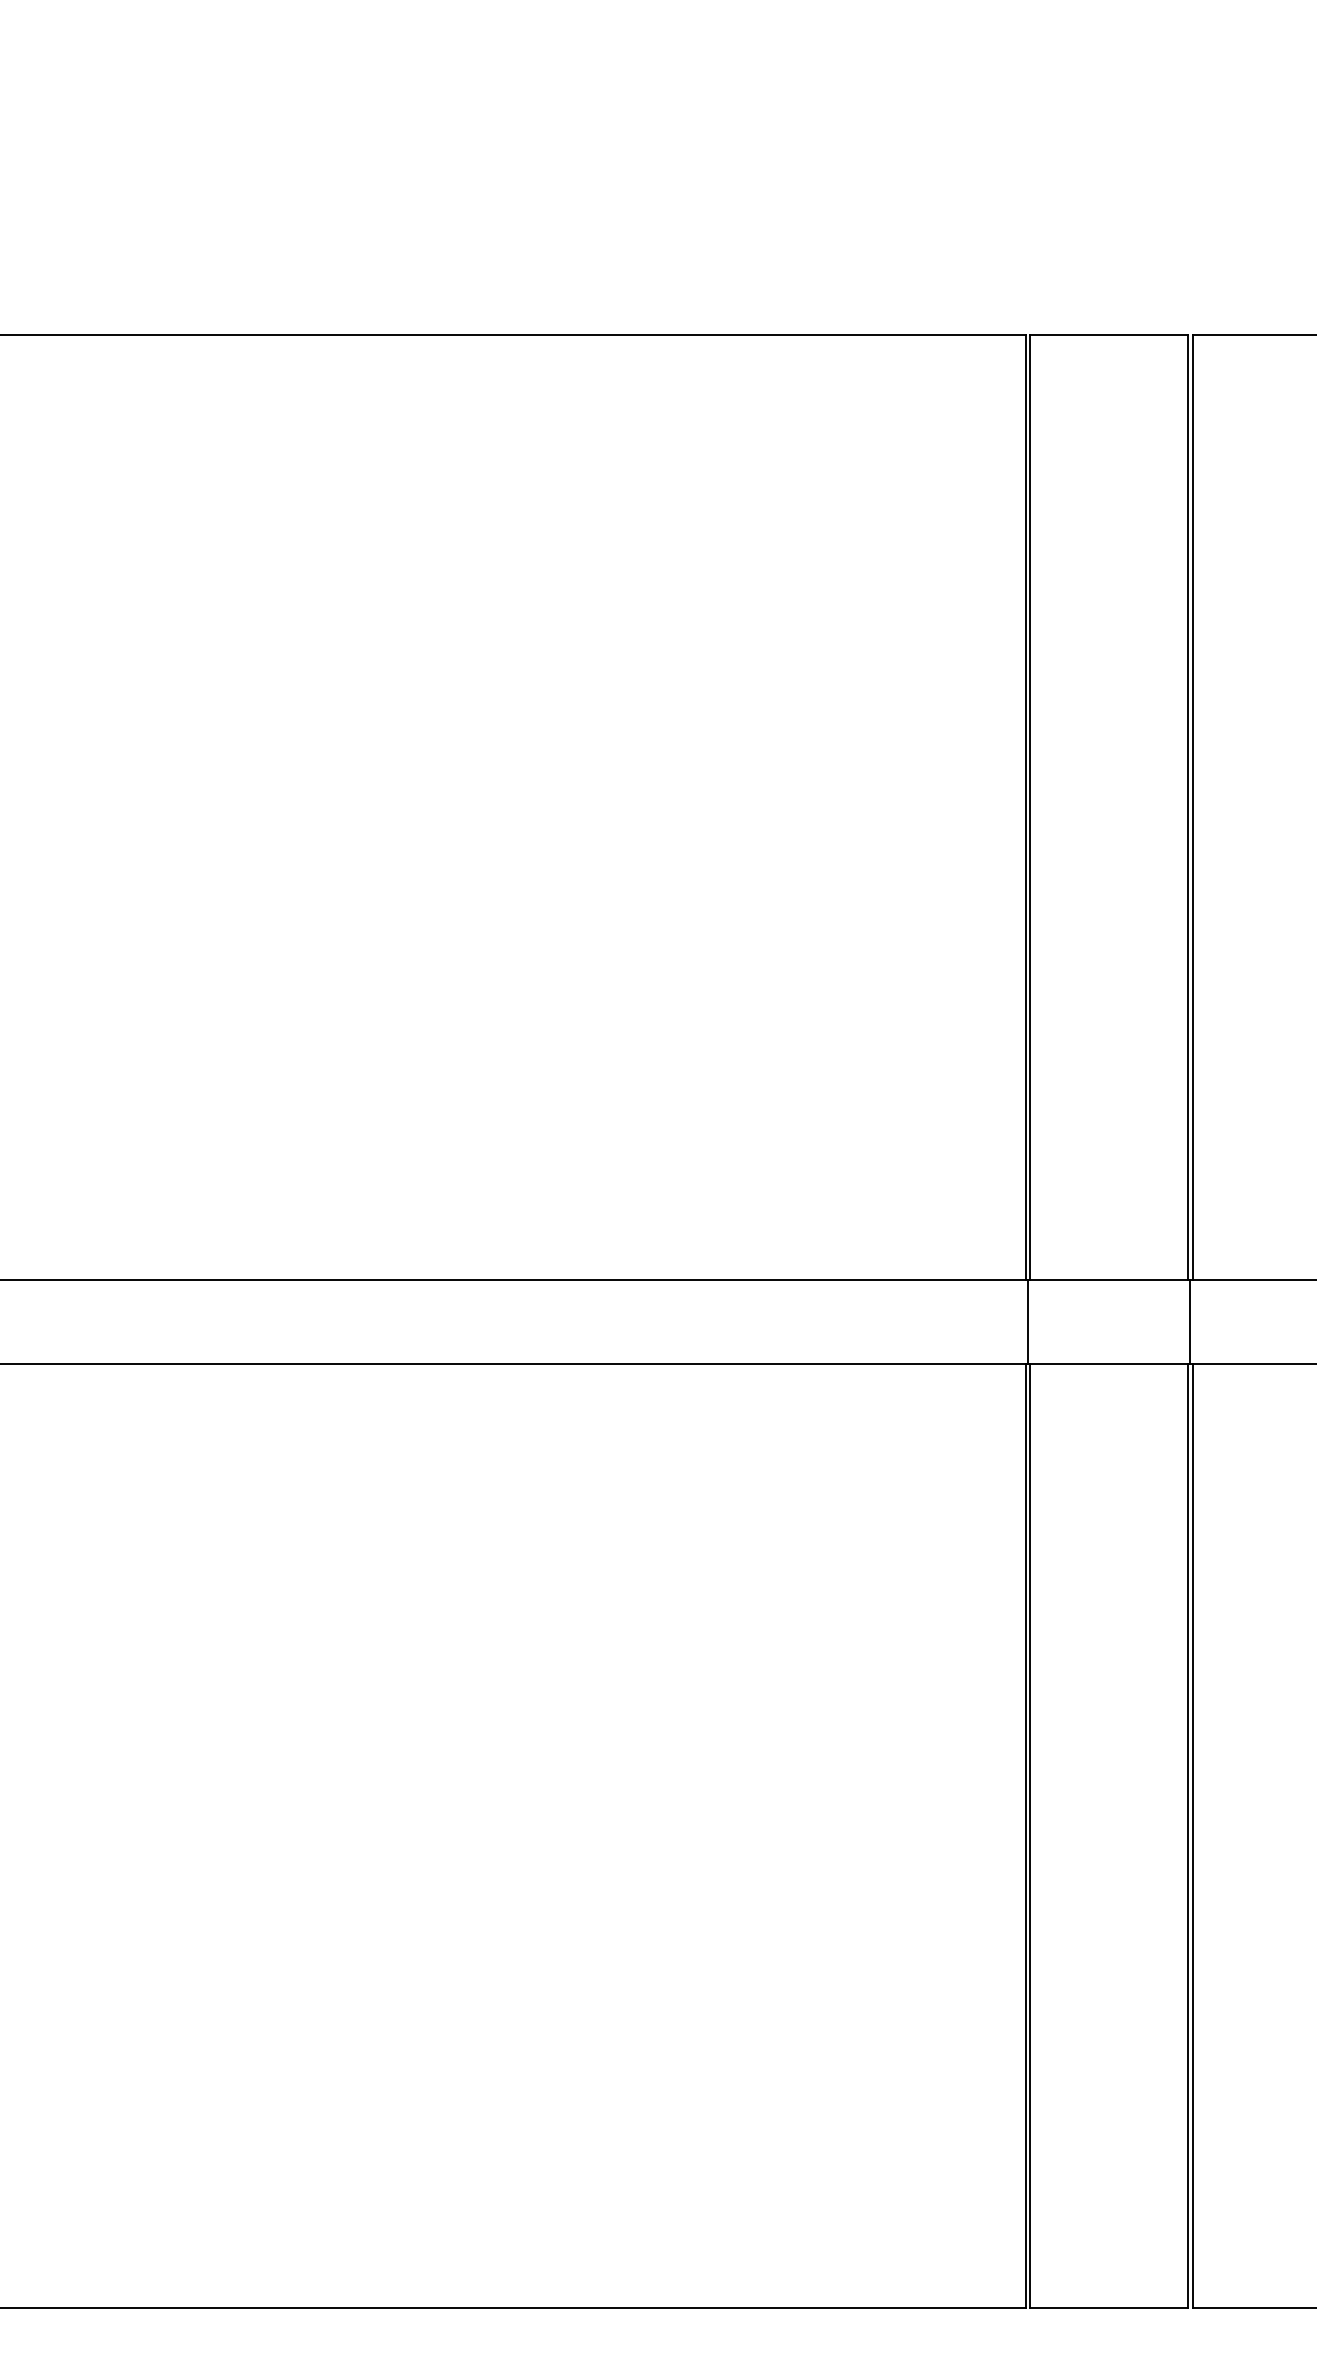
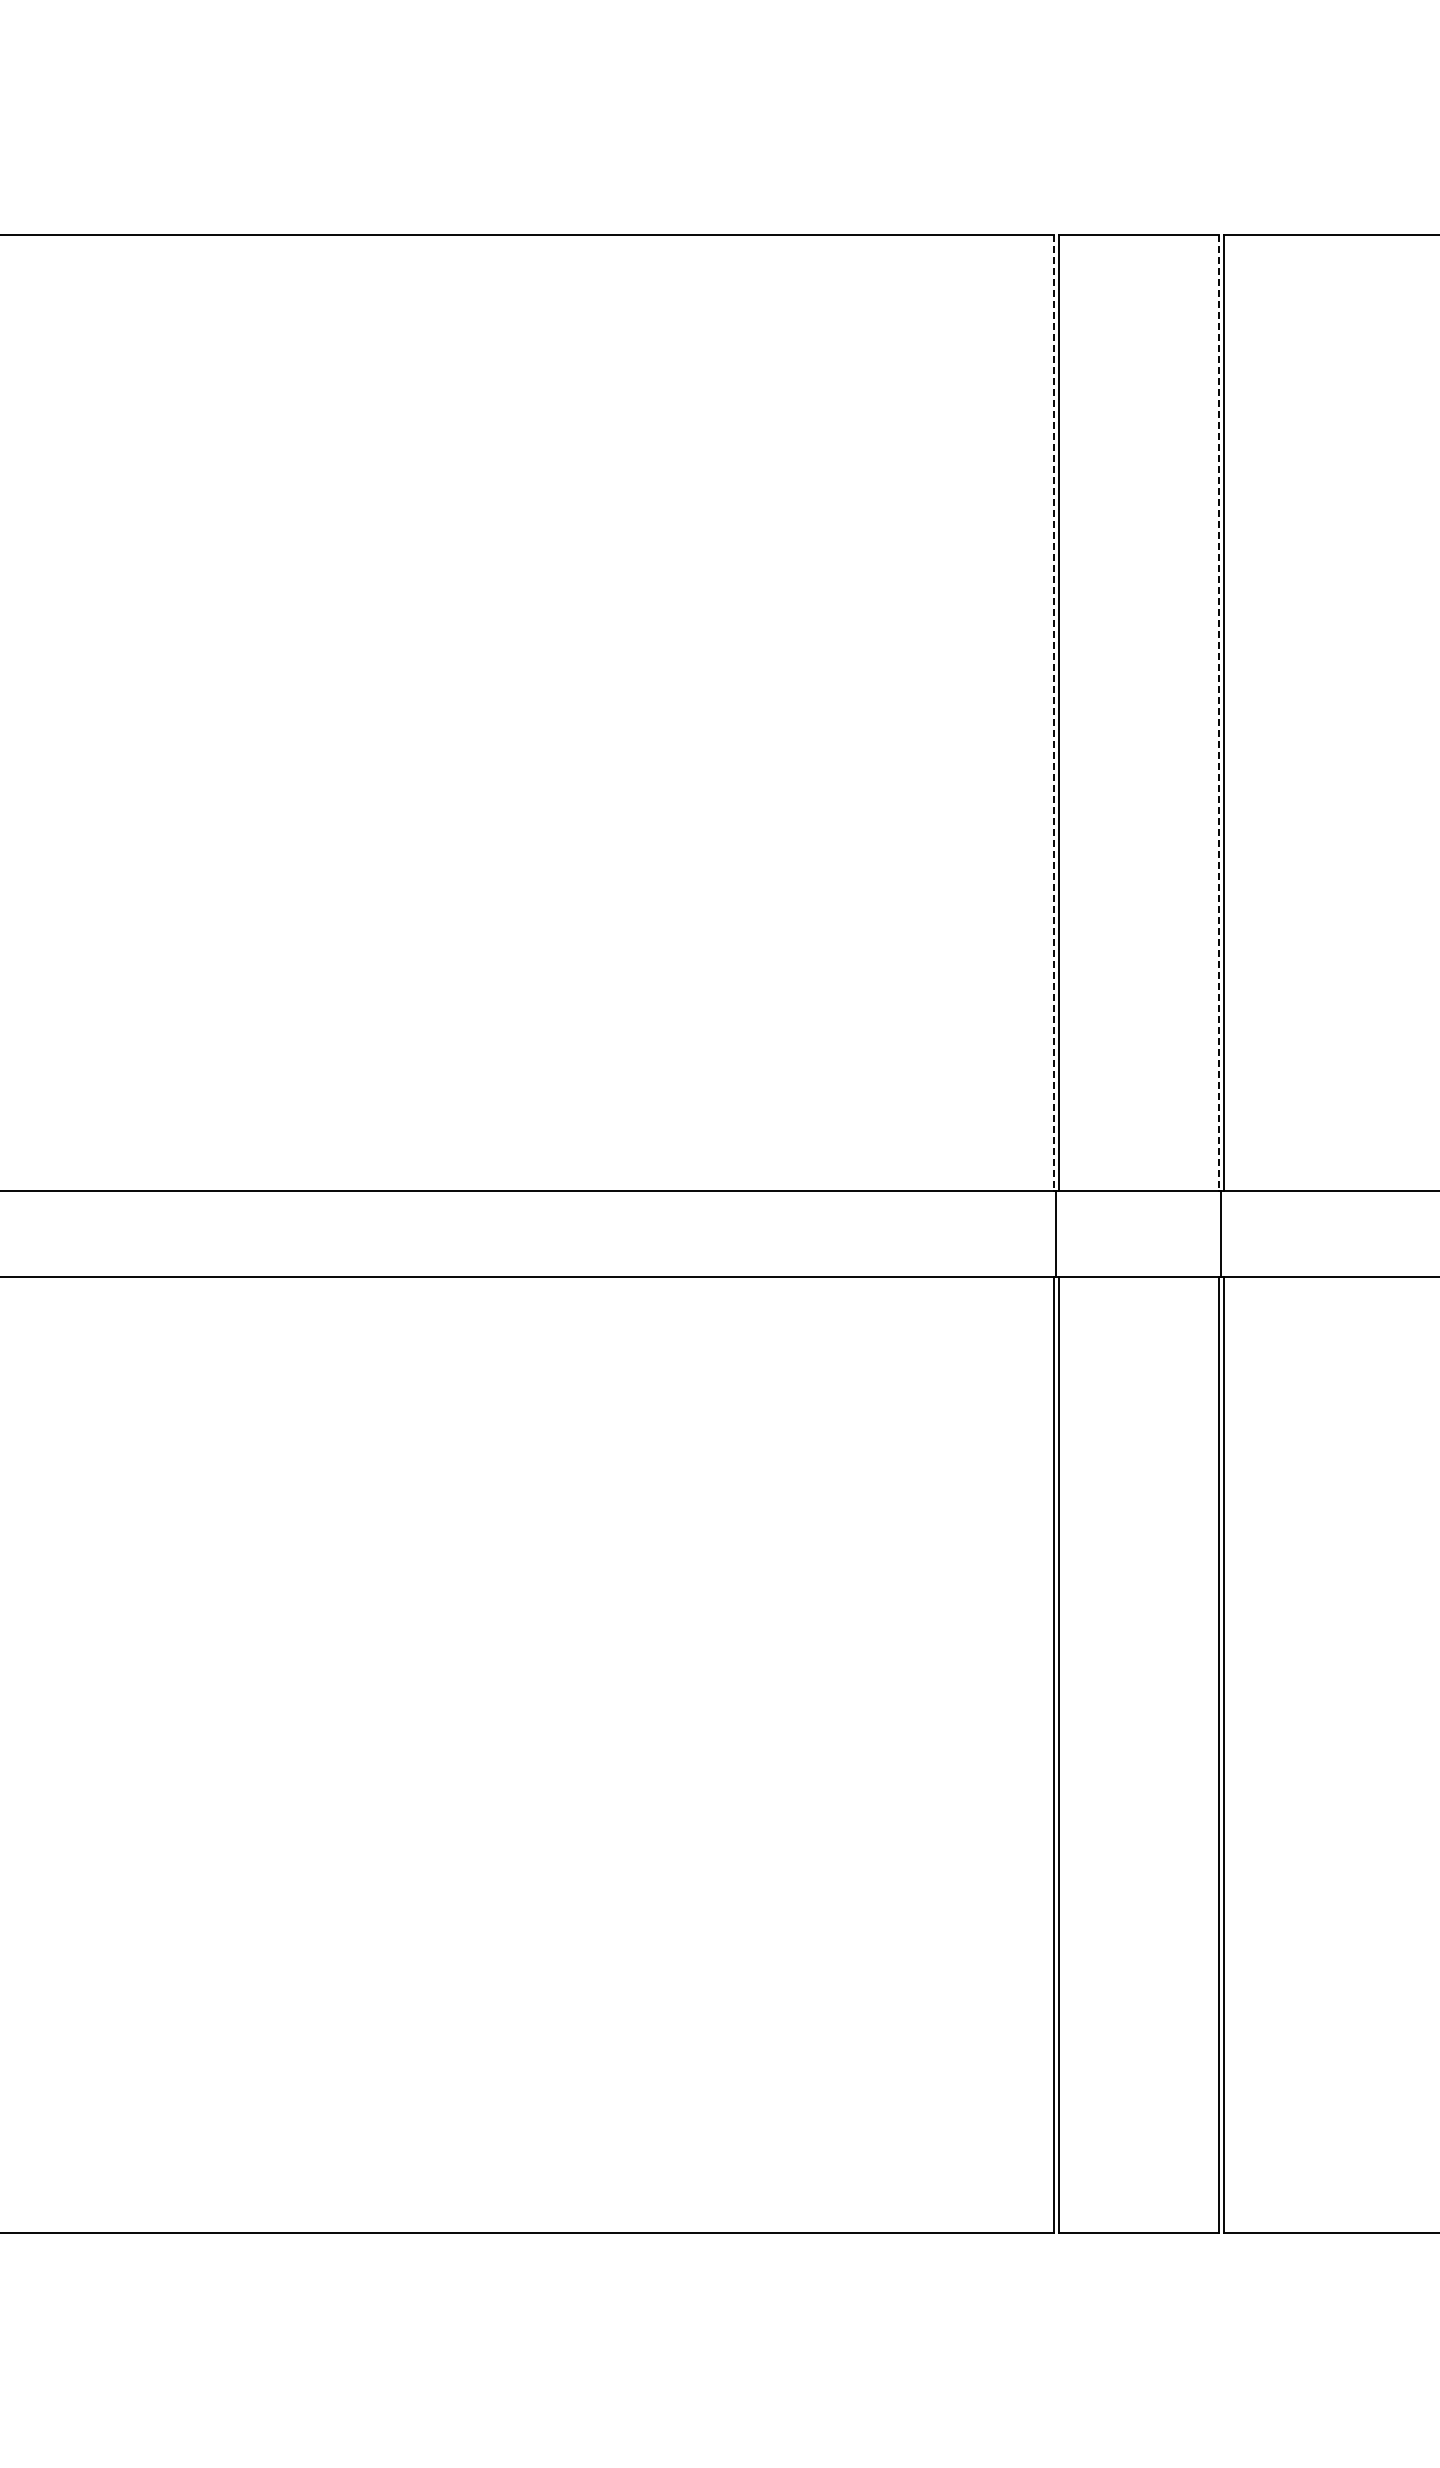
line: (1025, 807) -> (1054, 713), solid -> dashed
line: (1188, 807) -> (1219, 713), solid -> dashed

